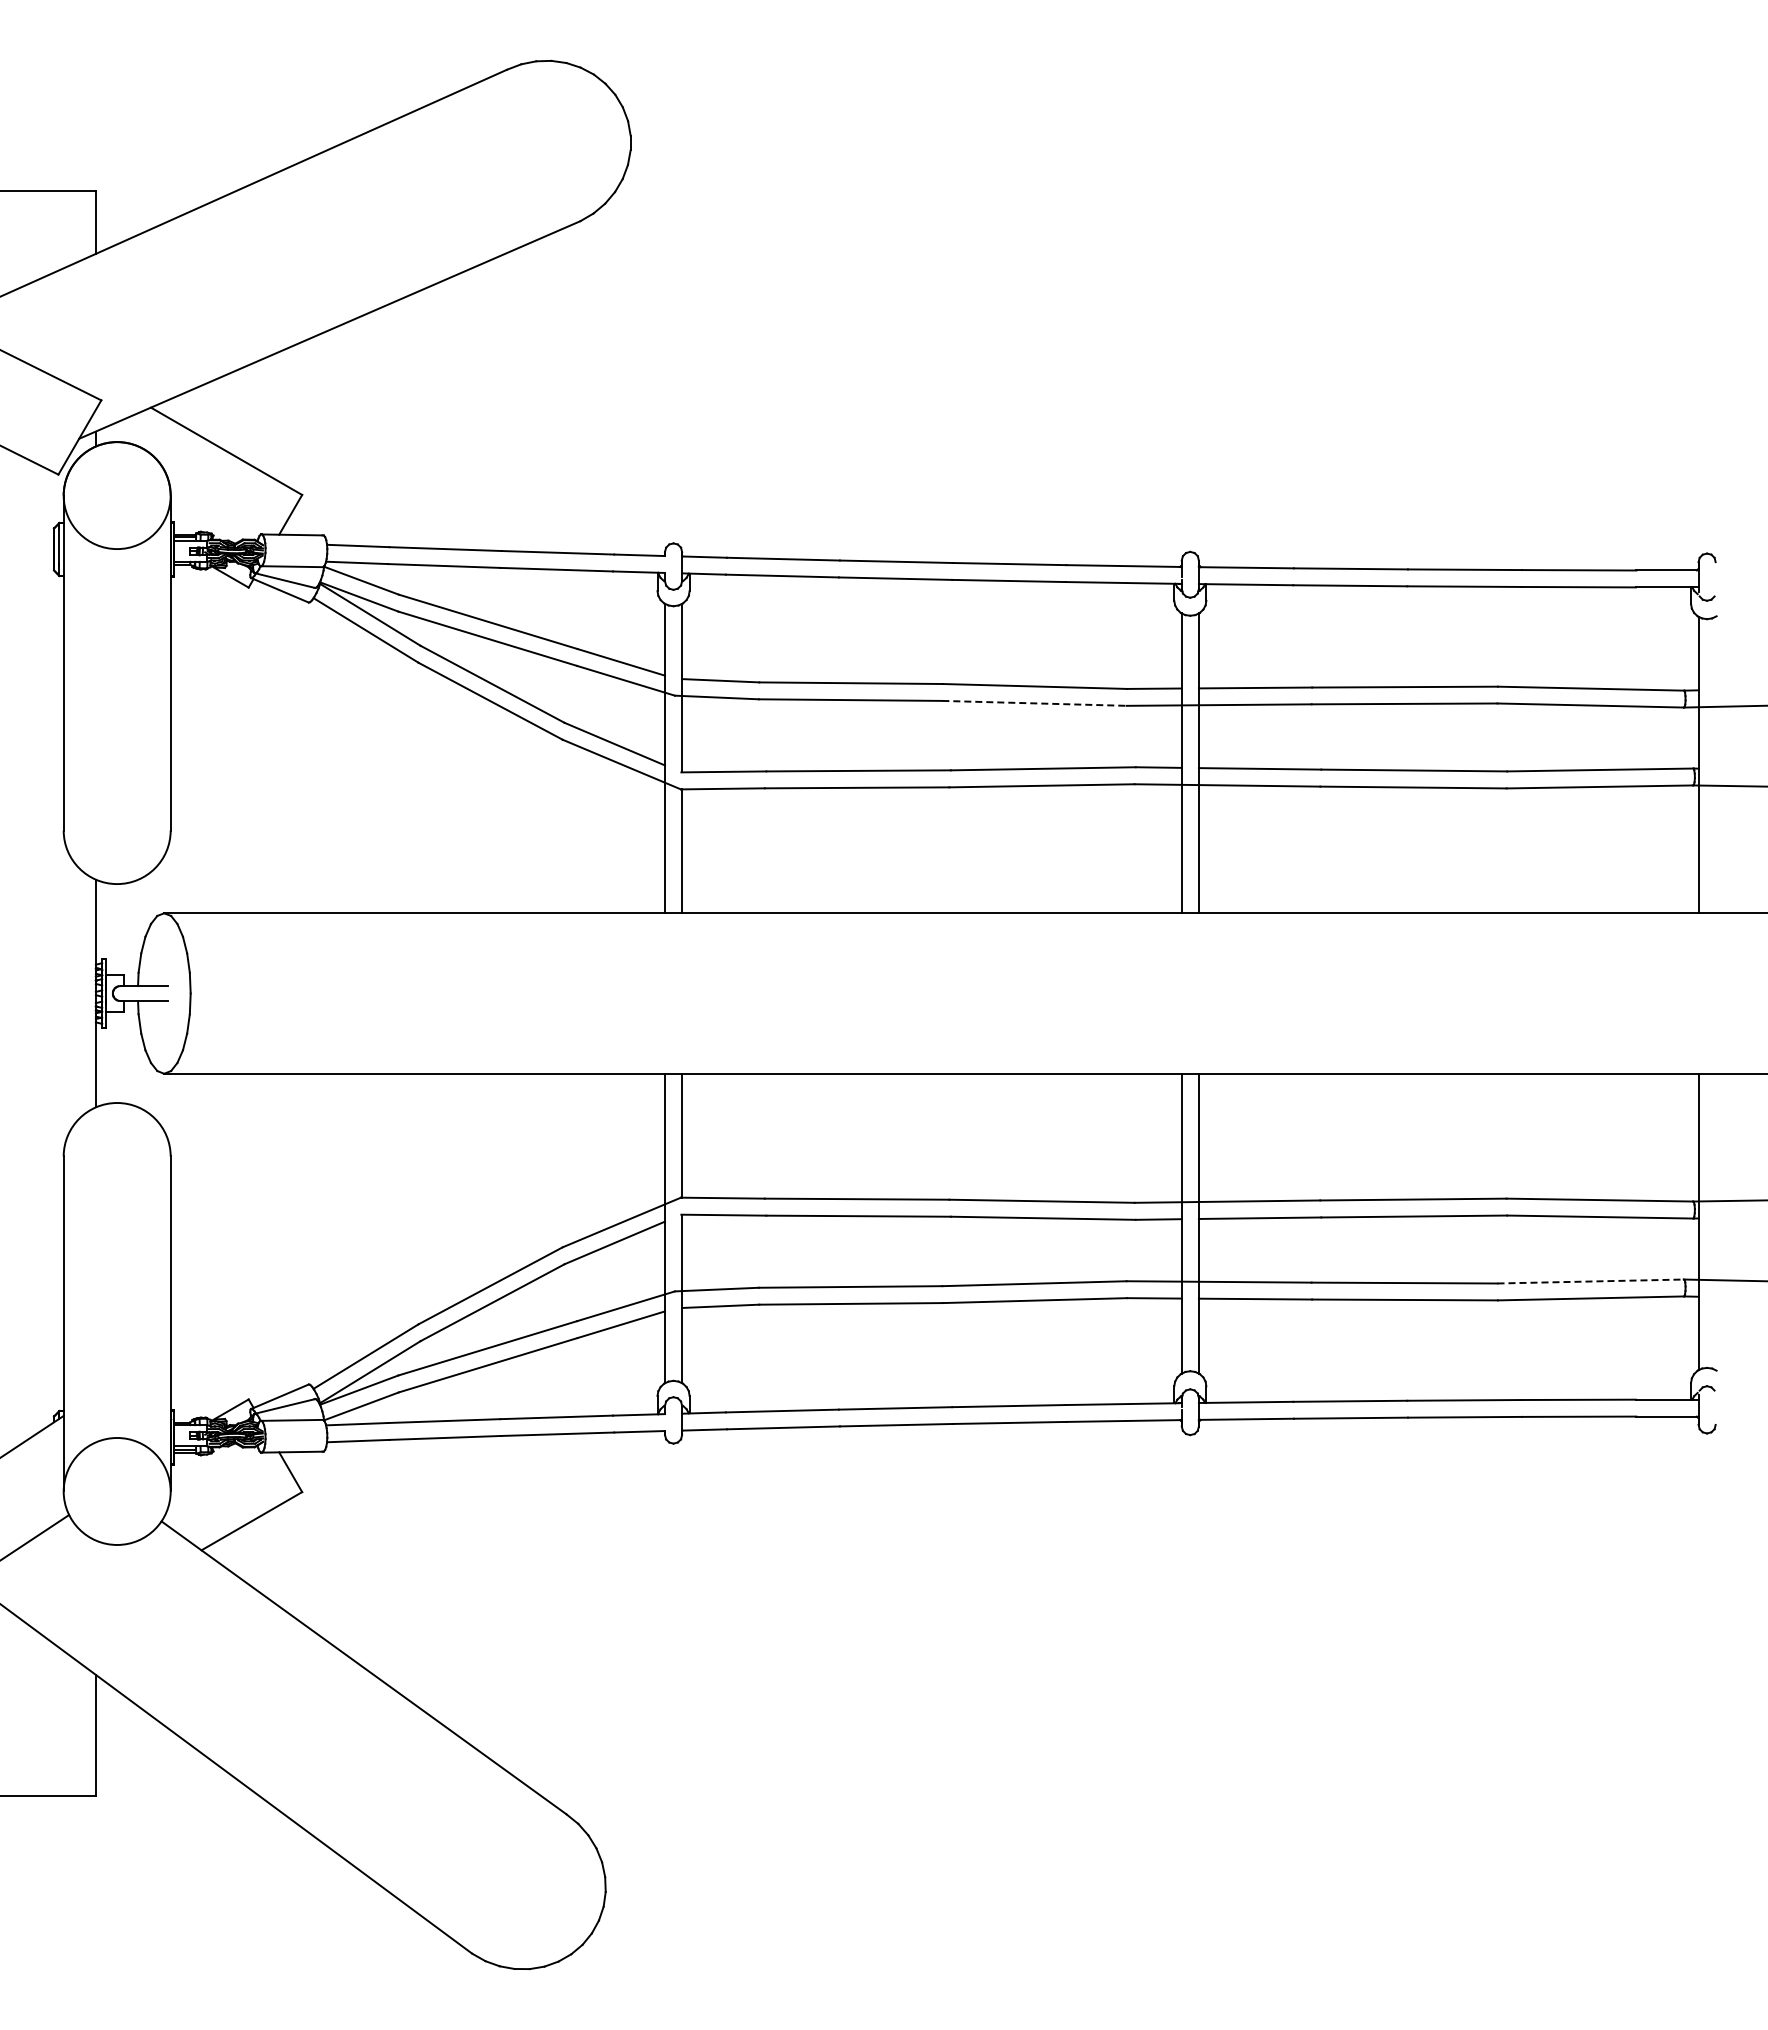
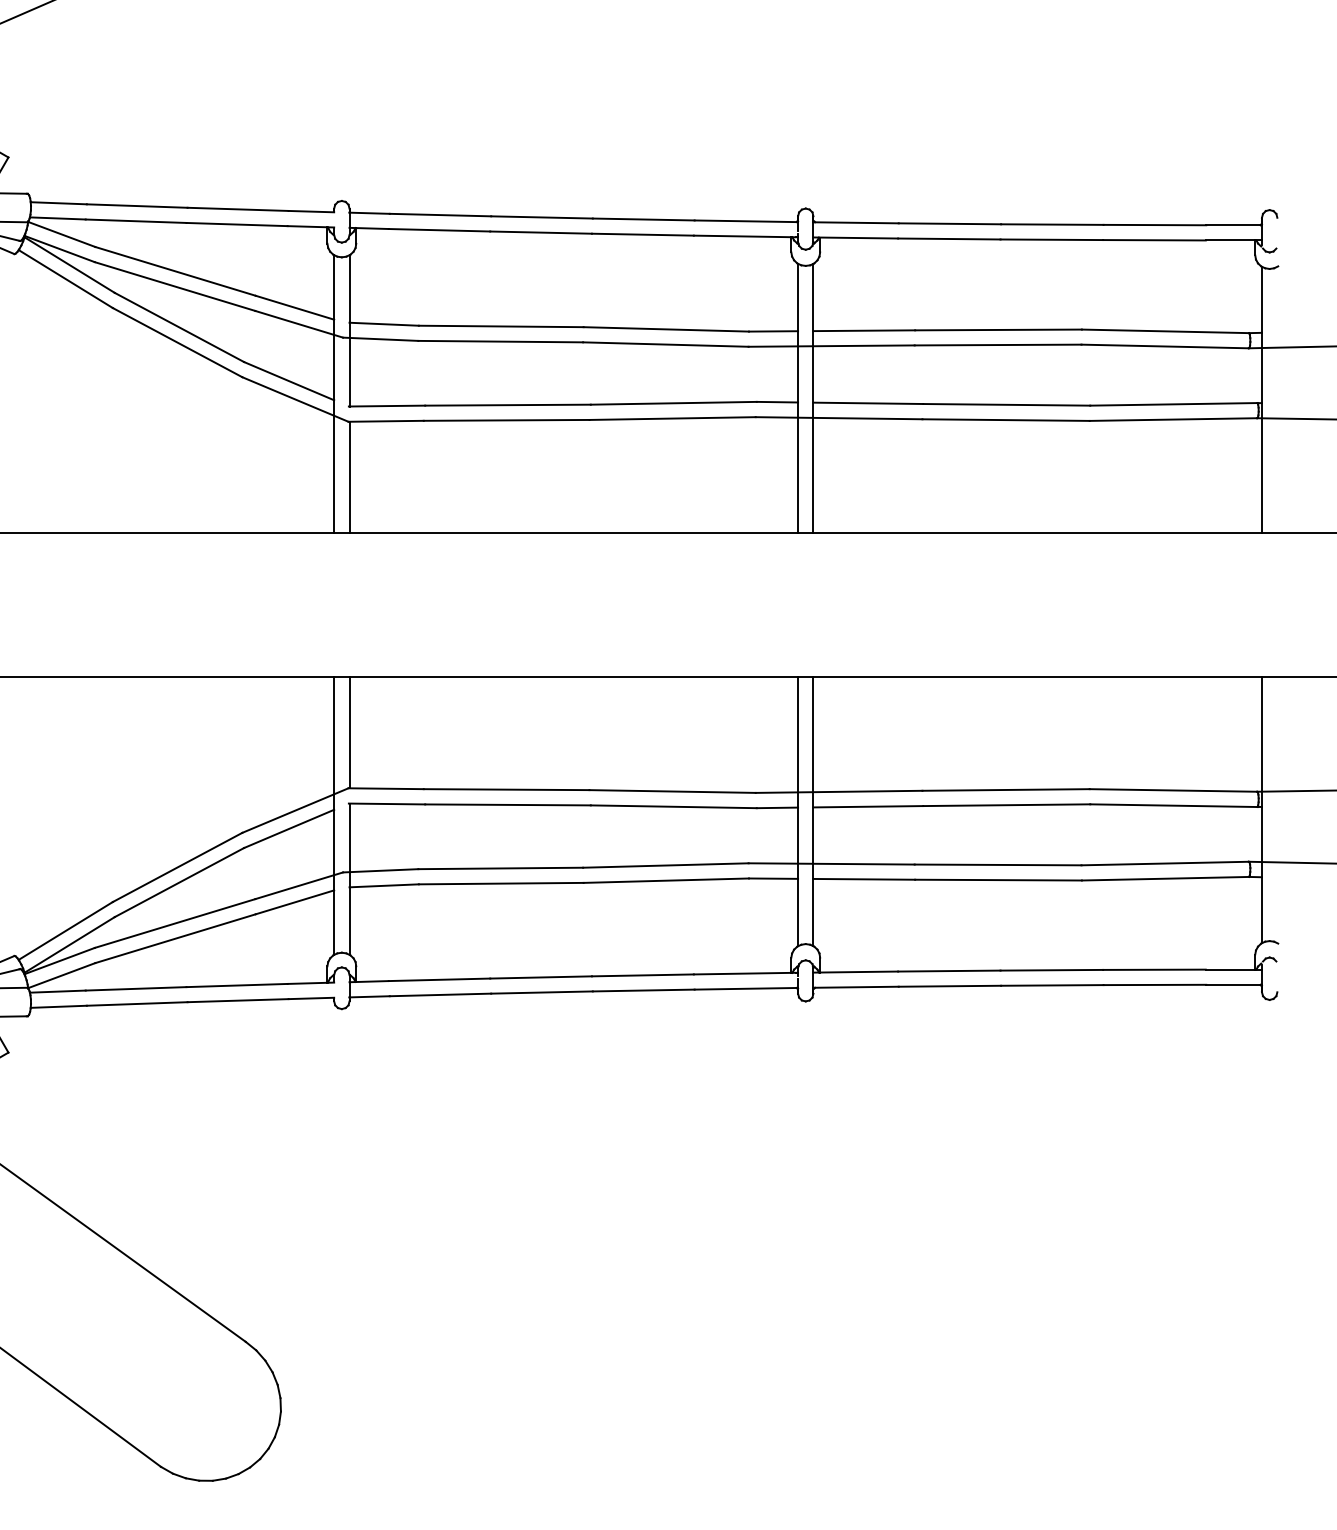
line: (1034, 703) -> (665, 344), dashed -> solid
line: (1591, 1281) -> (1165, 863), dashed -> solid

